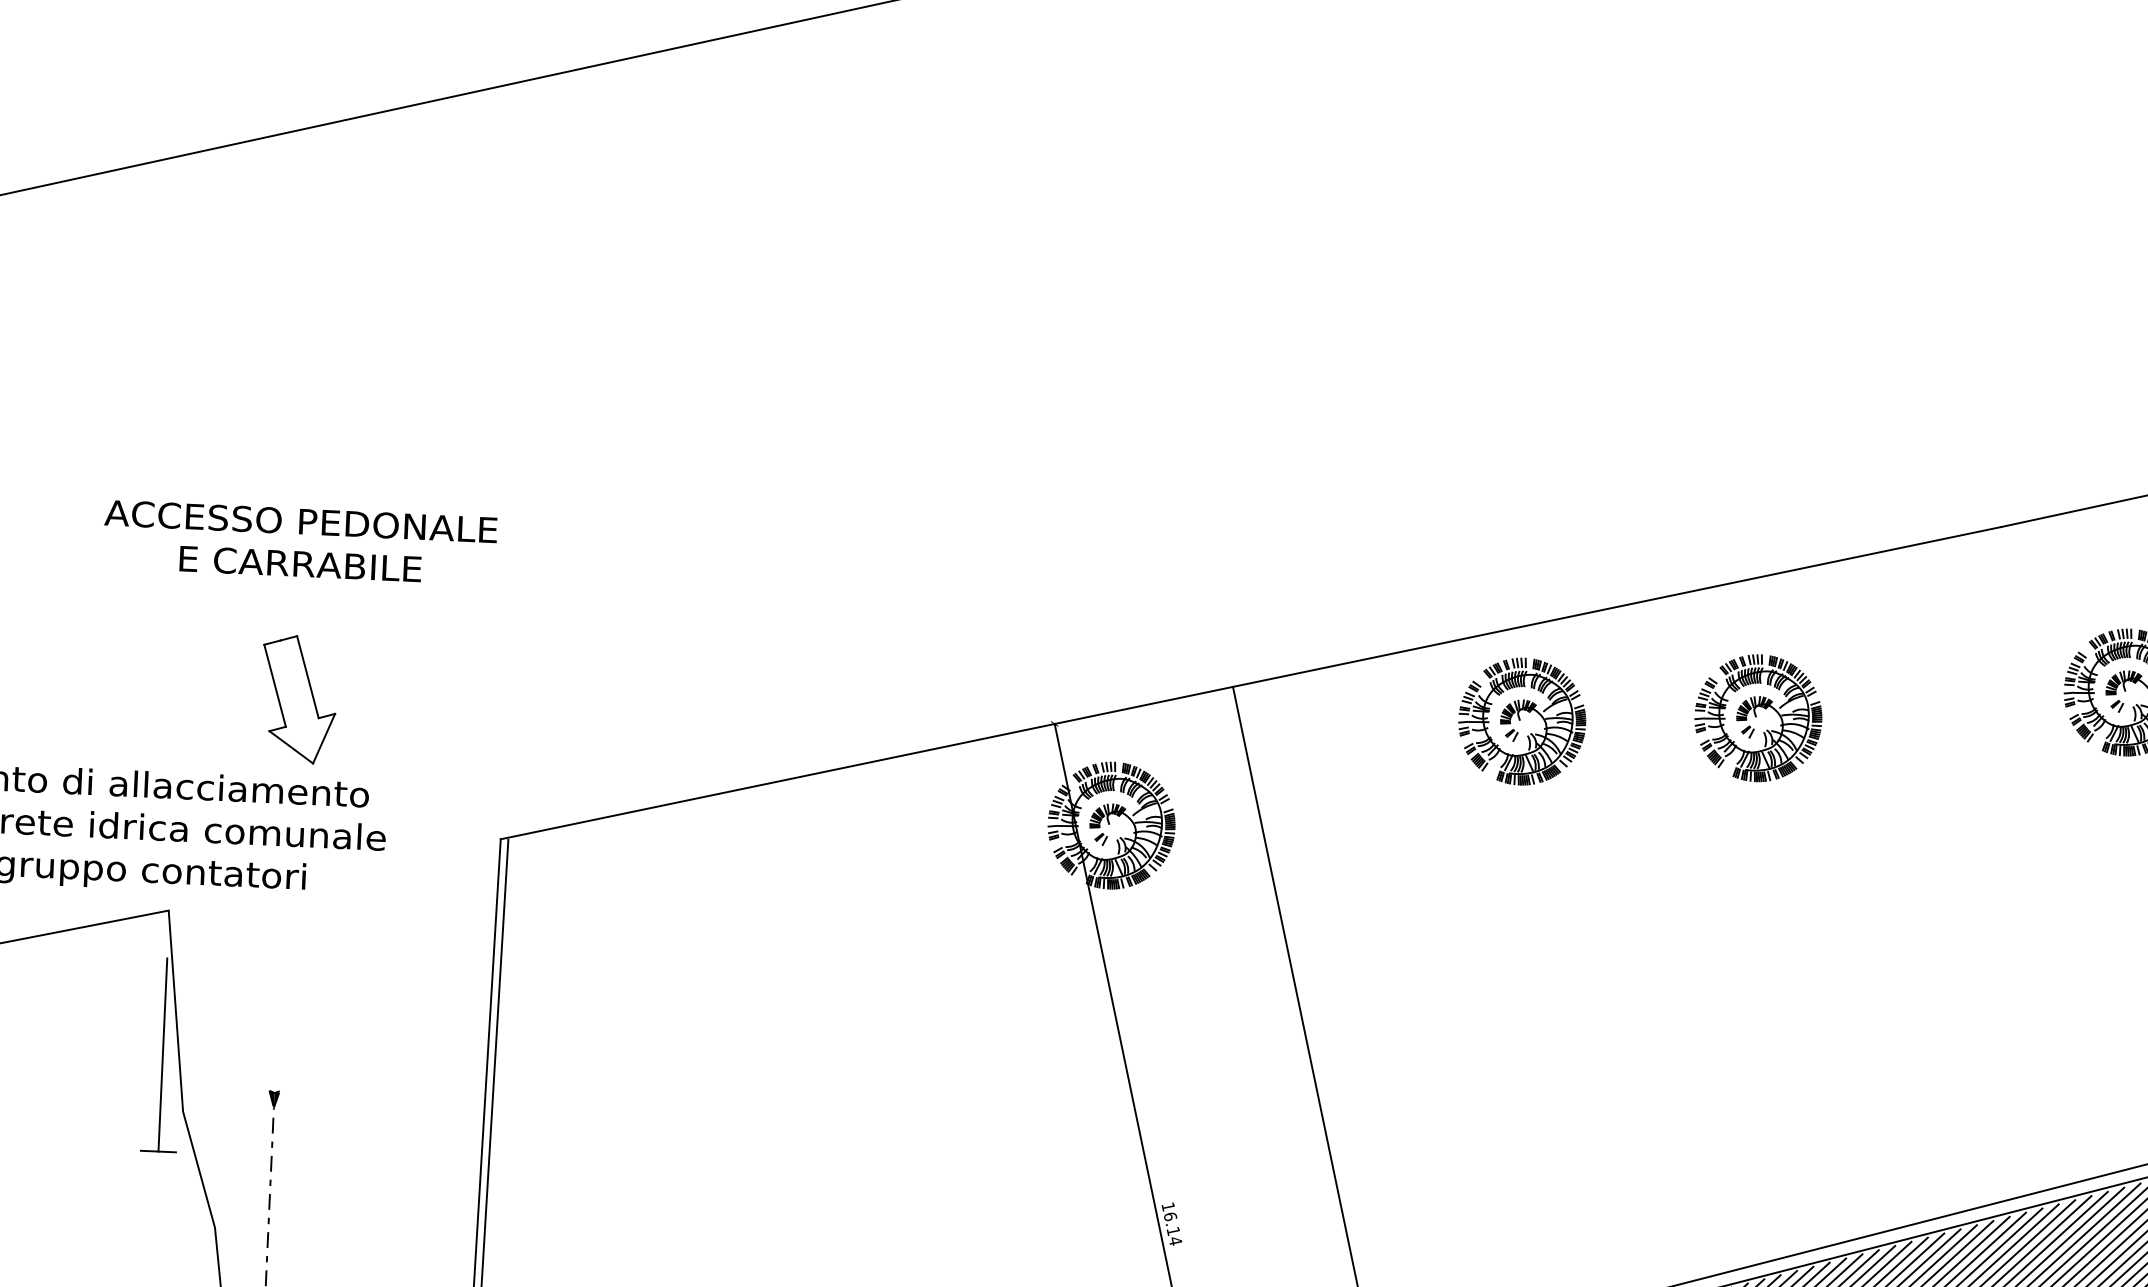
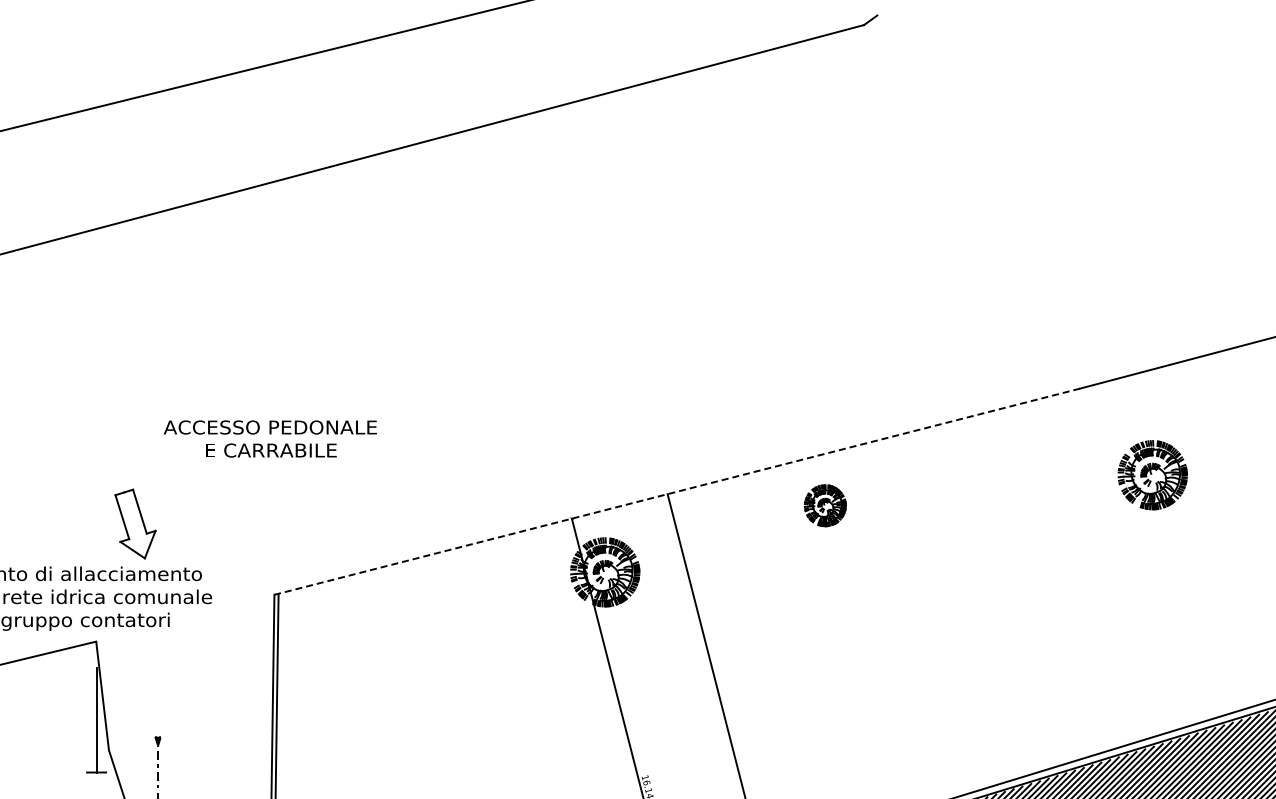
text: (298, 541) -> (269, 438), moved
line: (1251, 682) -> (677, 491), solid -> dashed
part: (298, 698) -> (135, 523), moved
part: (1758, 718) -> (953, 498), removed
part: (1522, 720) -> (825, 505), size x0.6

